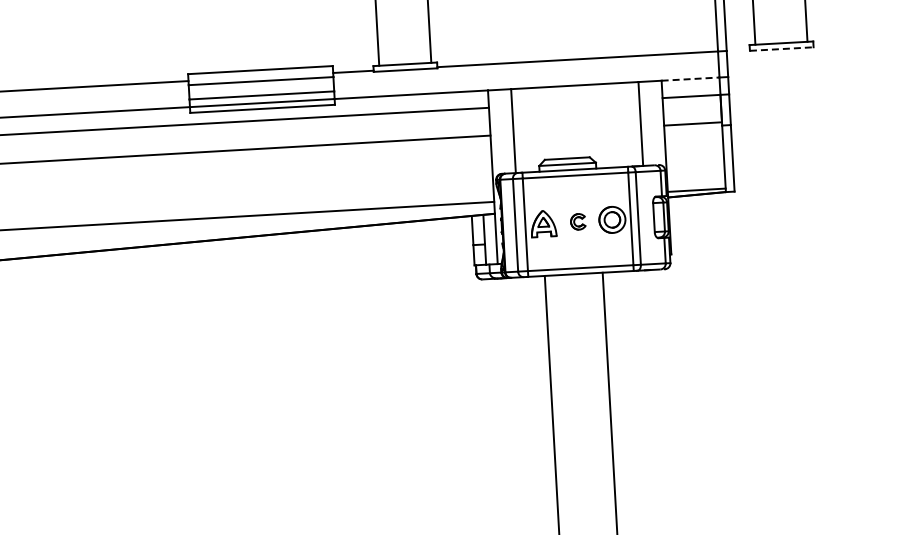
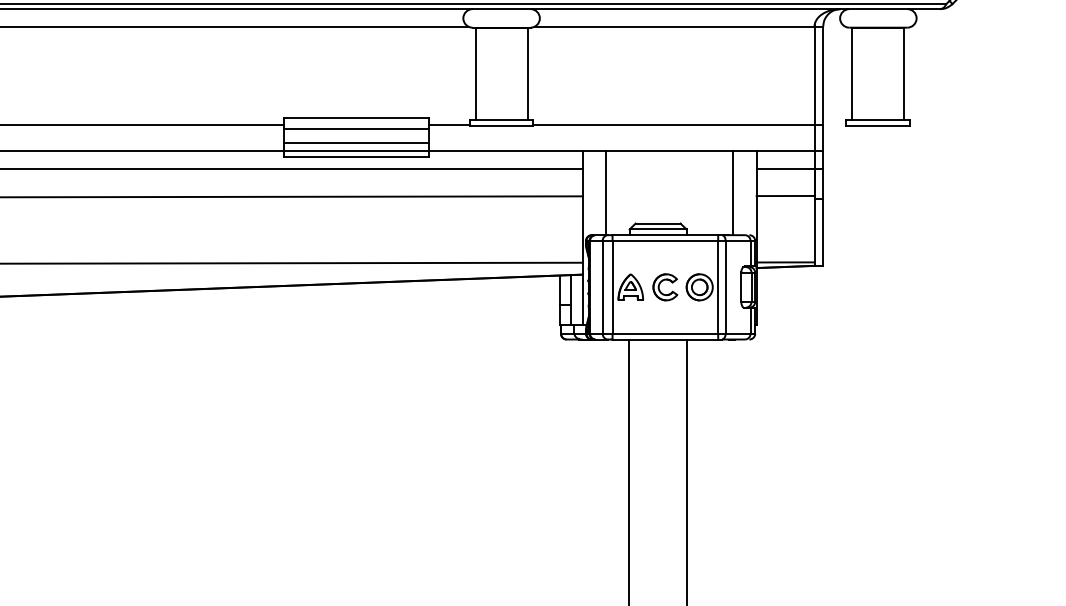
line: (781, 49) -> (878, 126), dashed -> solid
line: (690, 79) -> (785, 151), dashed -> solid
part: (578, 221) -> (665, 287), size x1.67

